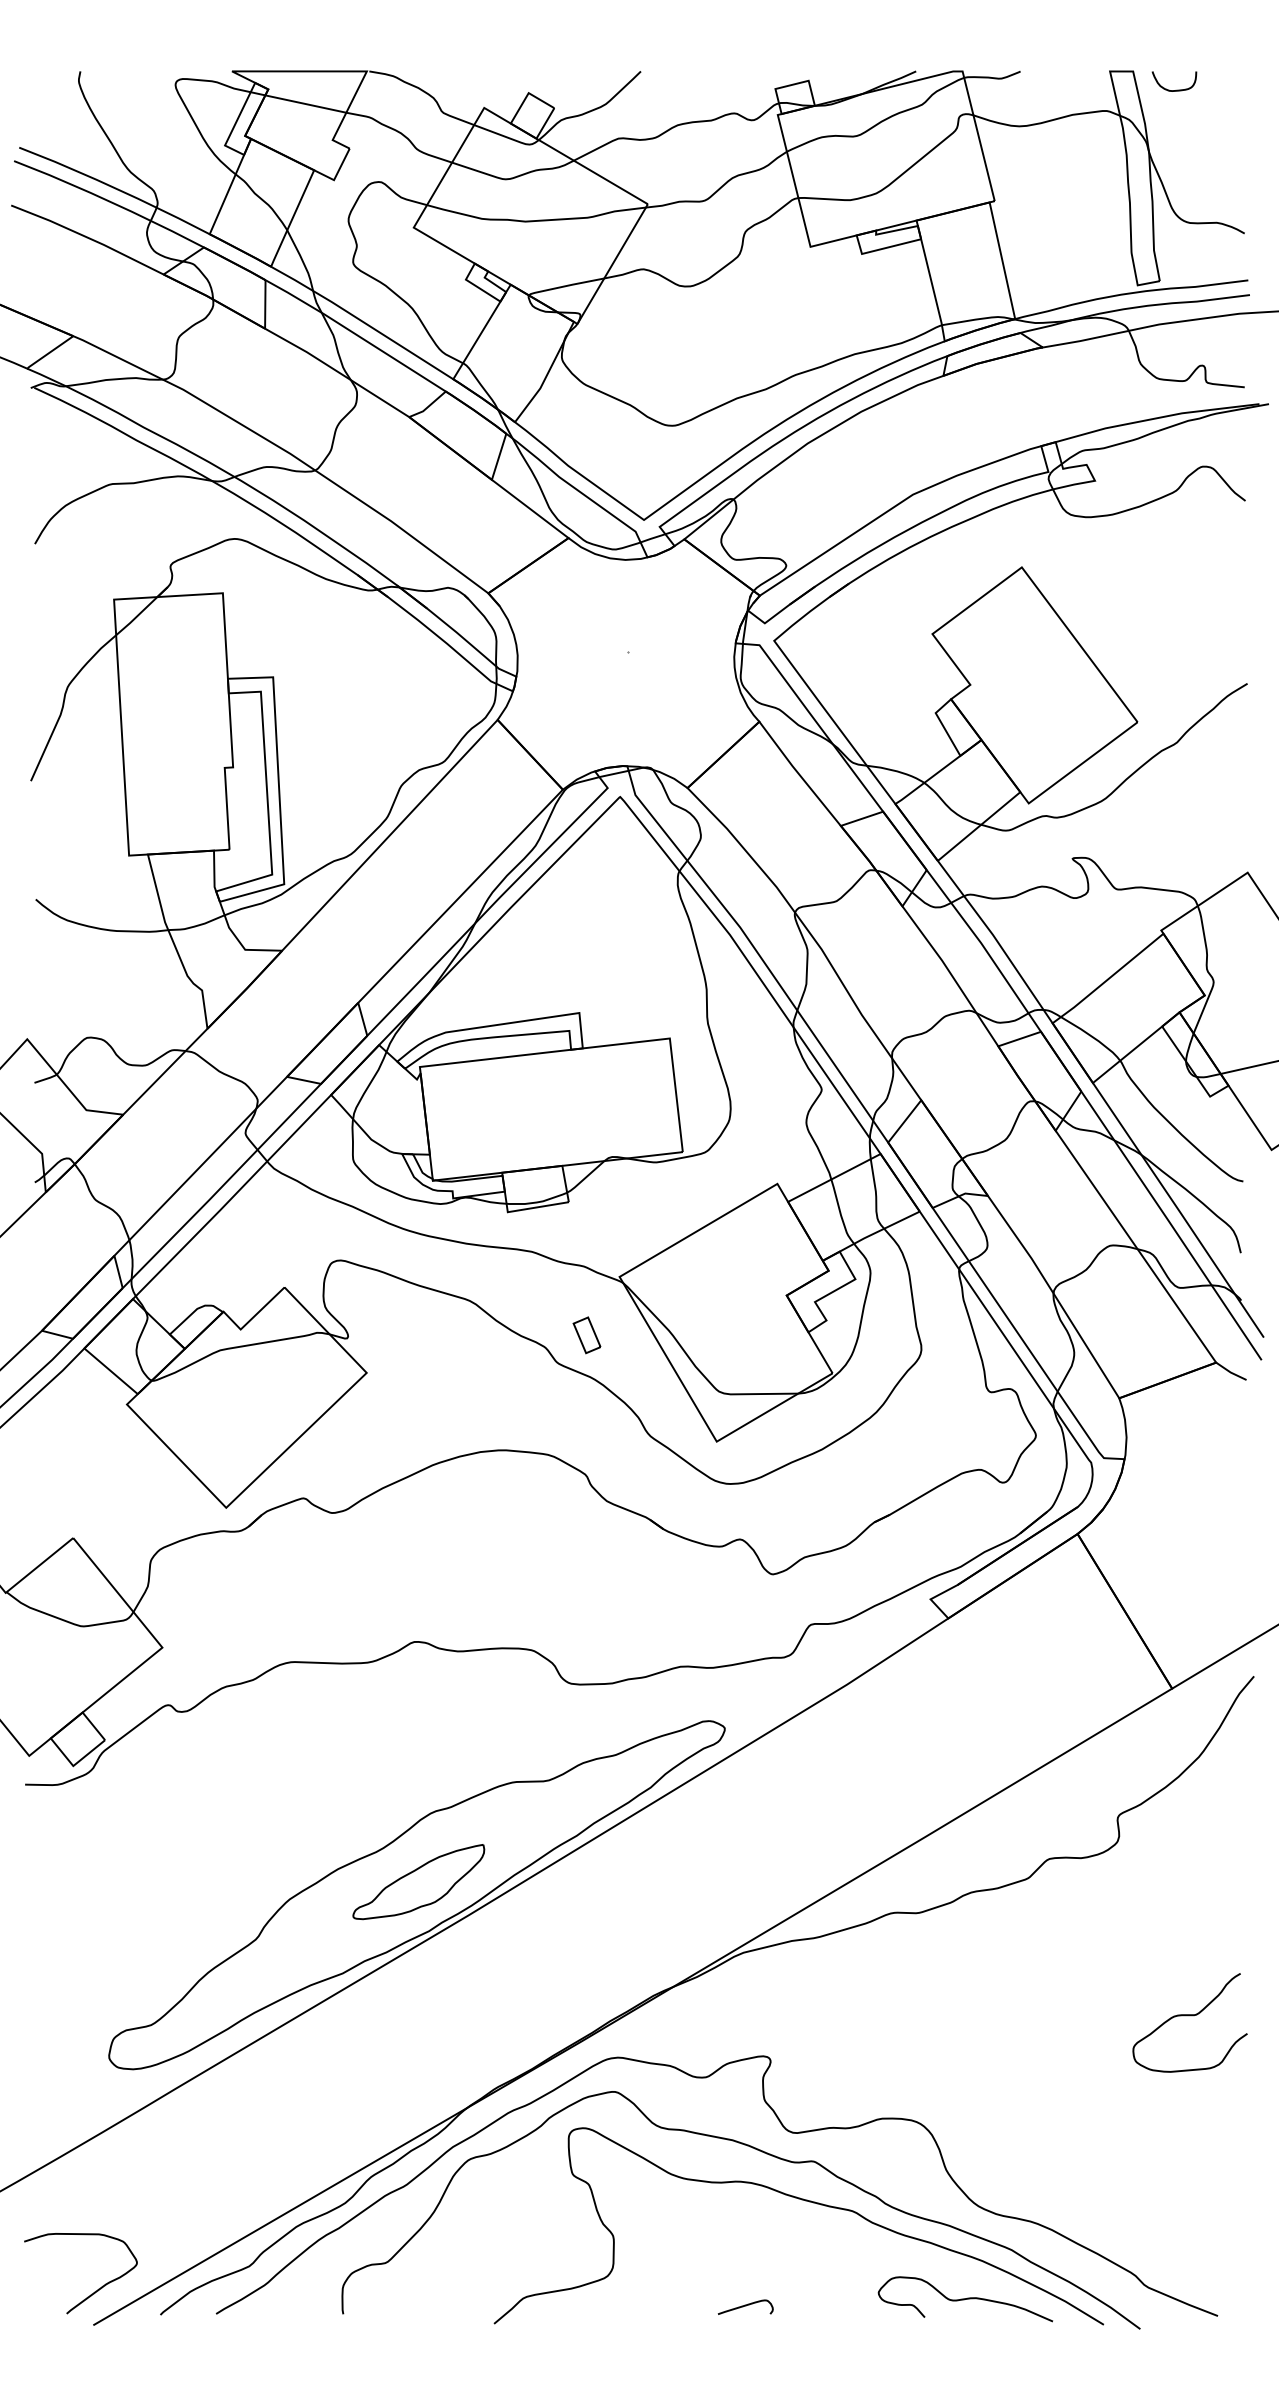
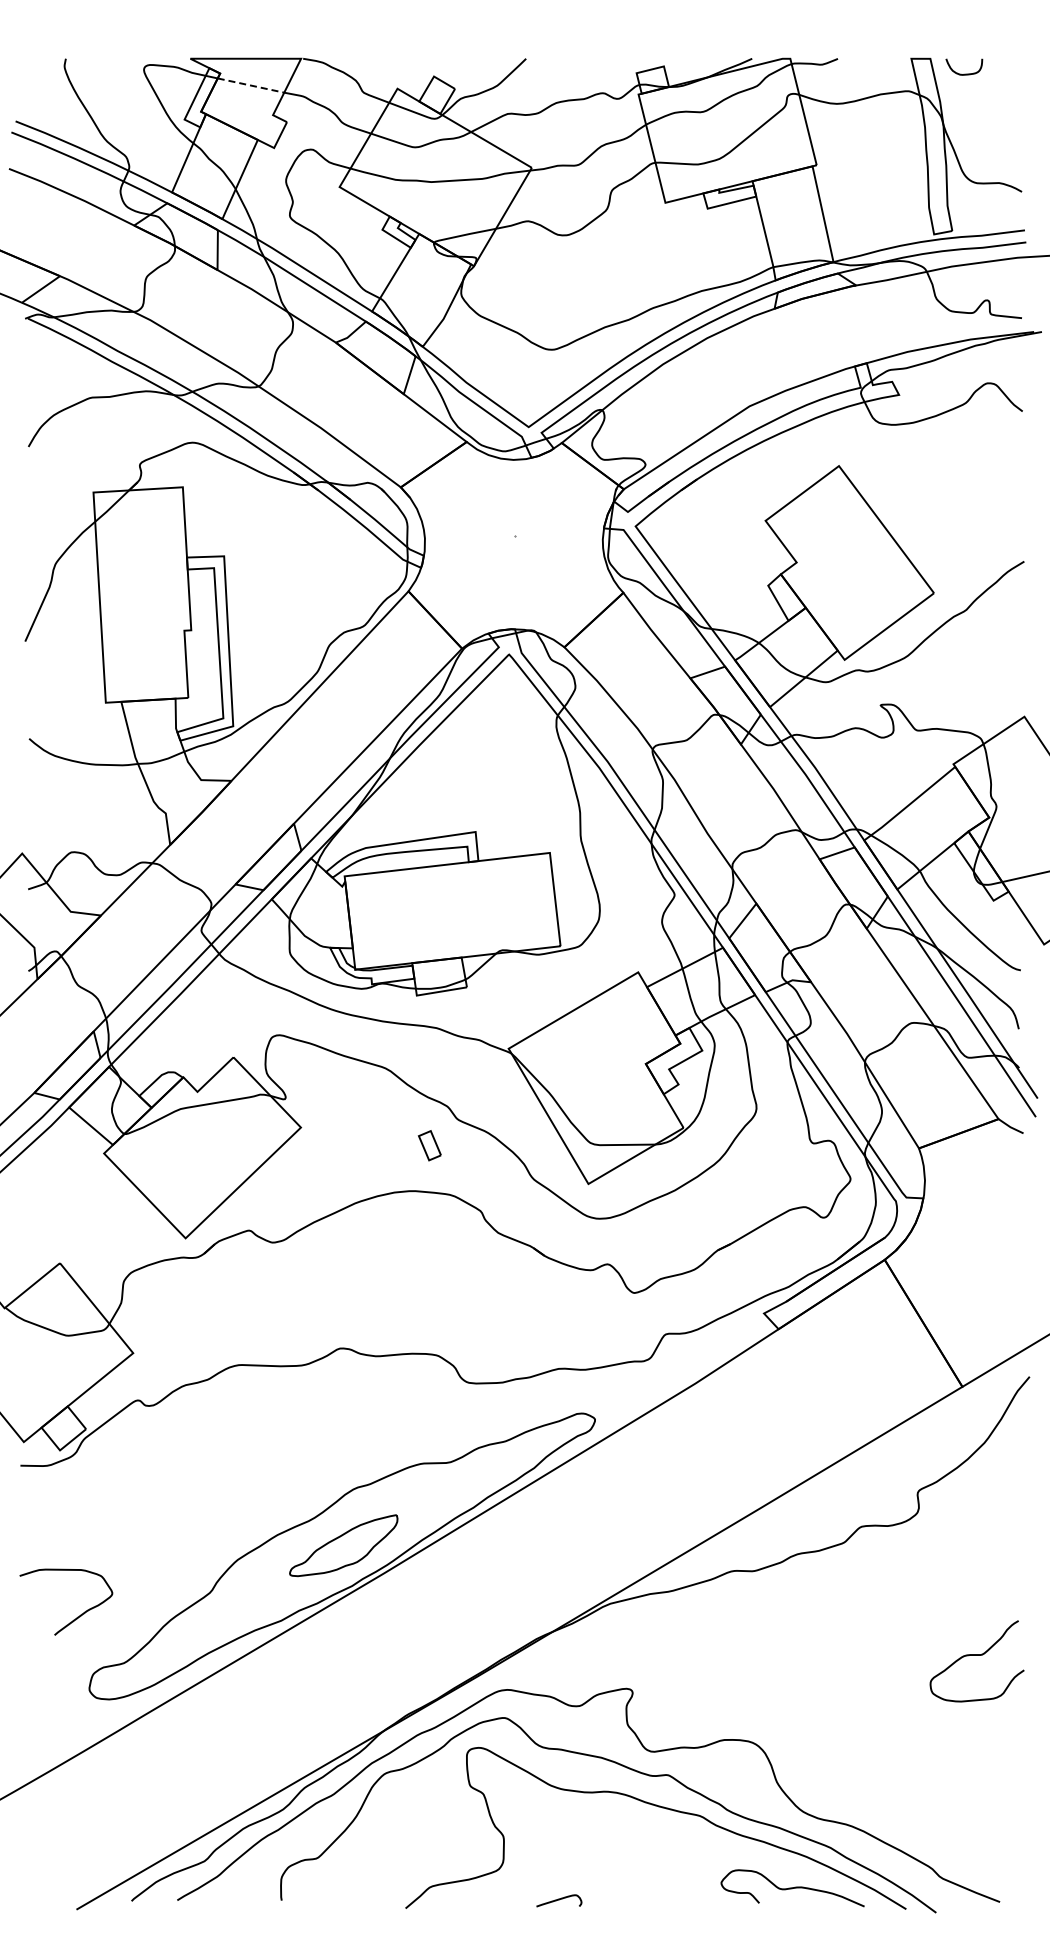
line: (306, 103) -> (251, 85), solid -> dashed
part: (586, 1335) -> (429, 1145), moved
curve: (94, 2290) -> (77, 1616), moved
curve: (746, 2306) -> (559, 1900), moved

